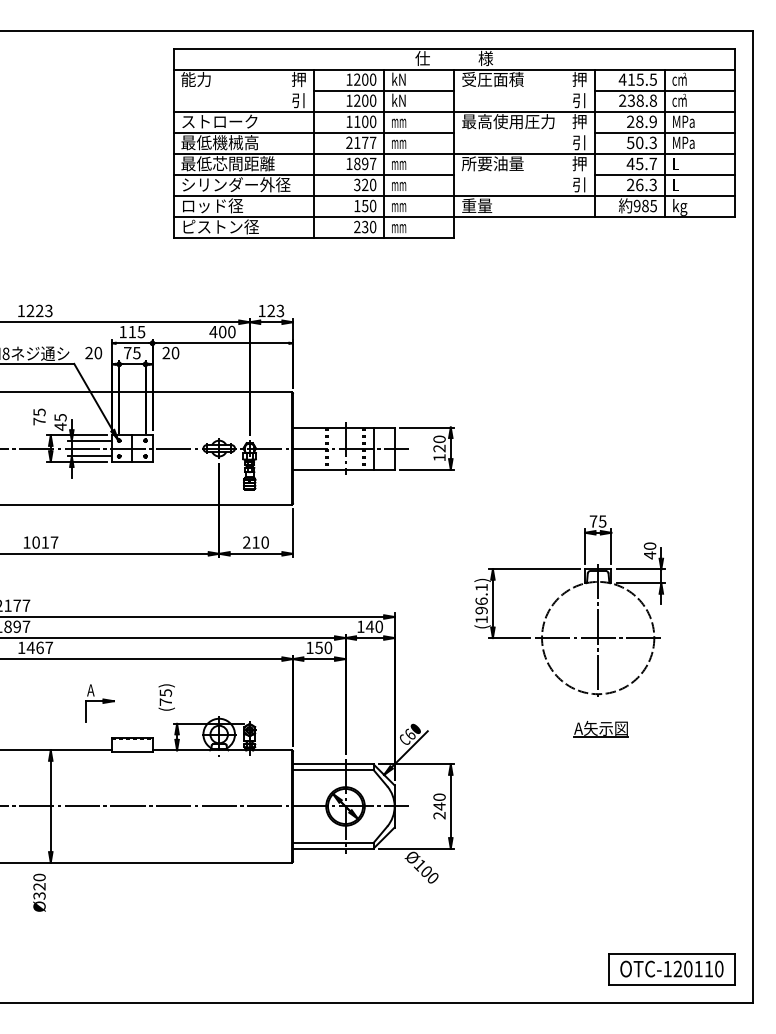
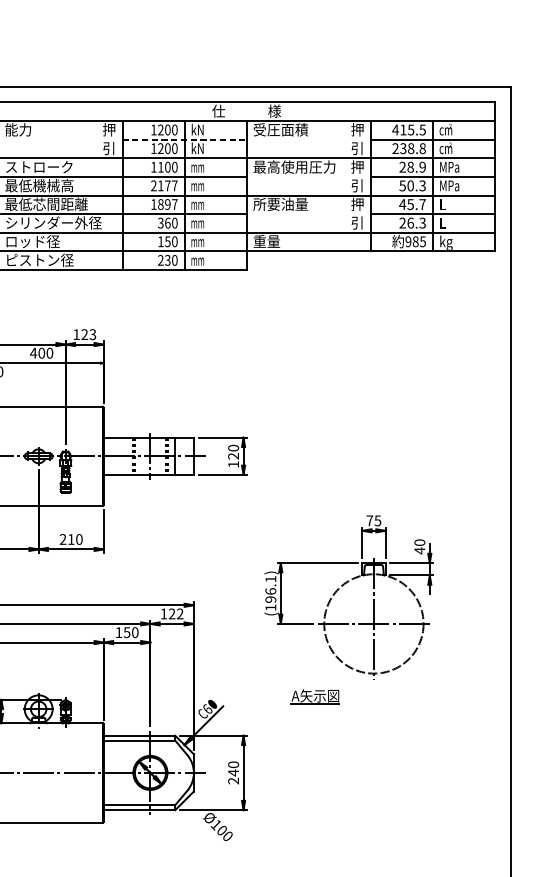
line: (384, 90) -> (184, 139), solid -> dashed
text: (365, 184) -> (168, 222), 320 -> 360
text: (374, 626) -> (176, 613), 140 -> 122
part: (600, 729) -> (314, 696), moved

